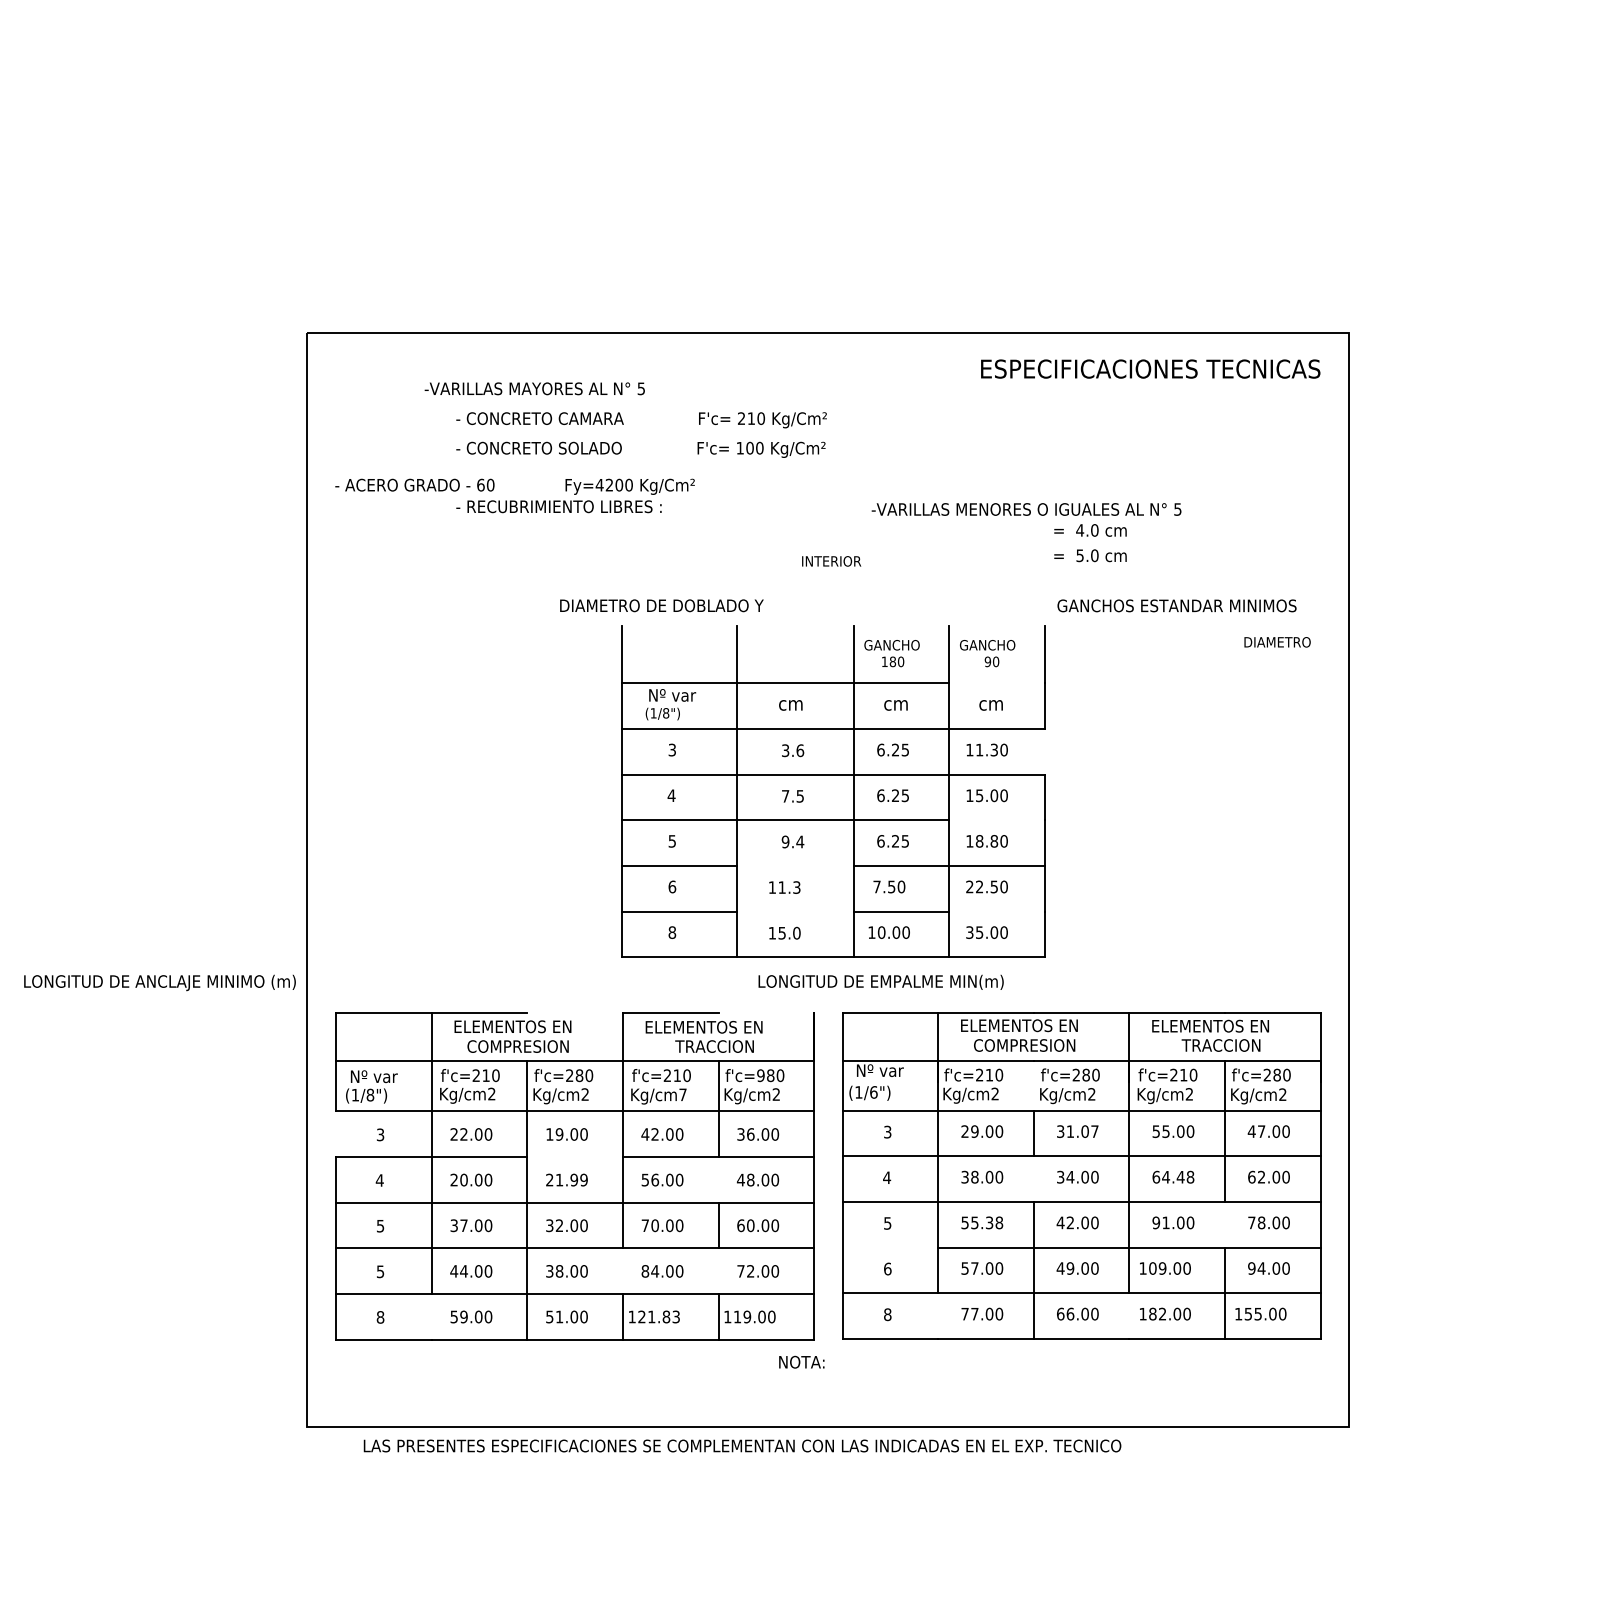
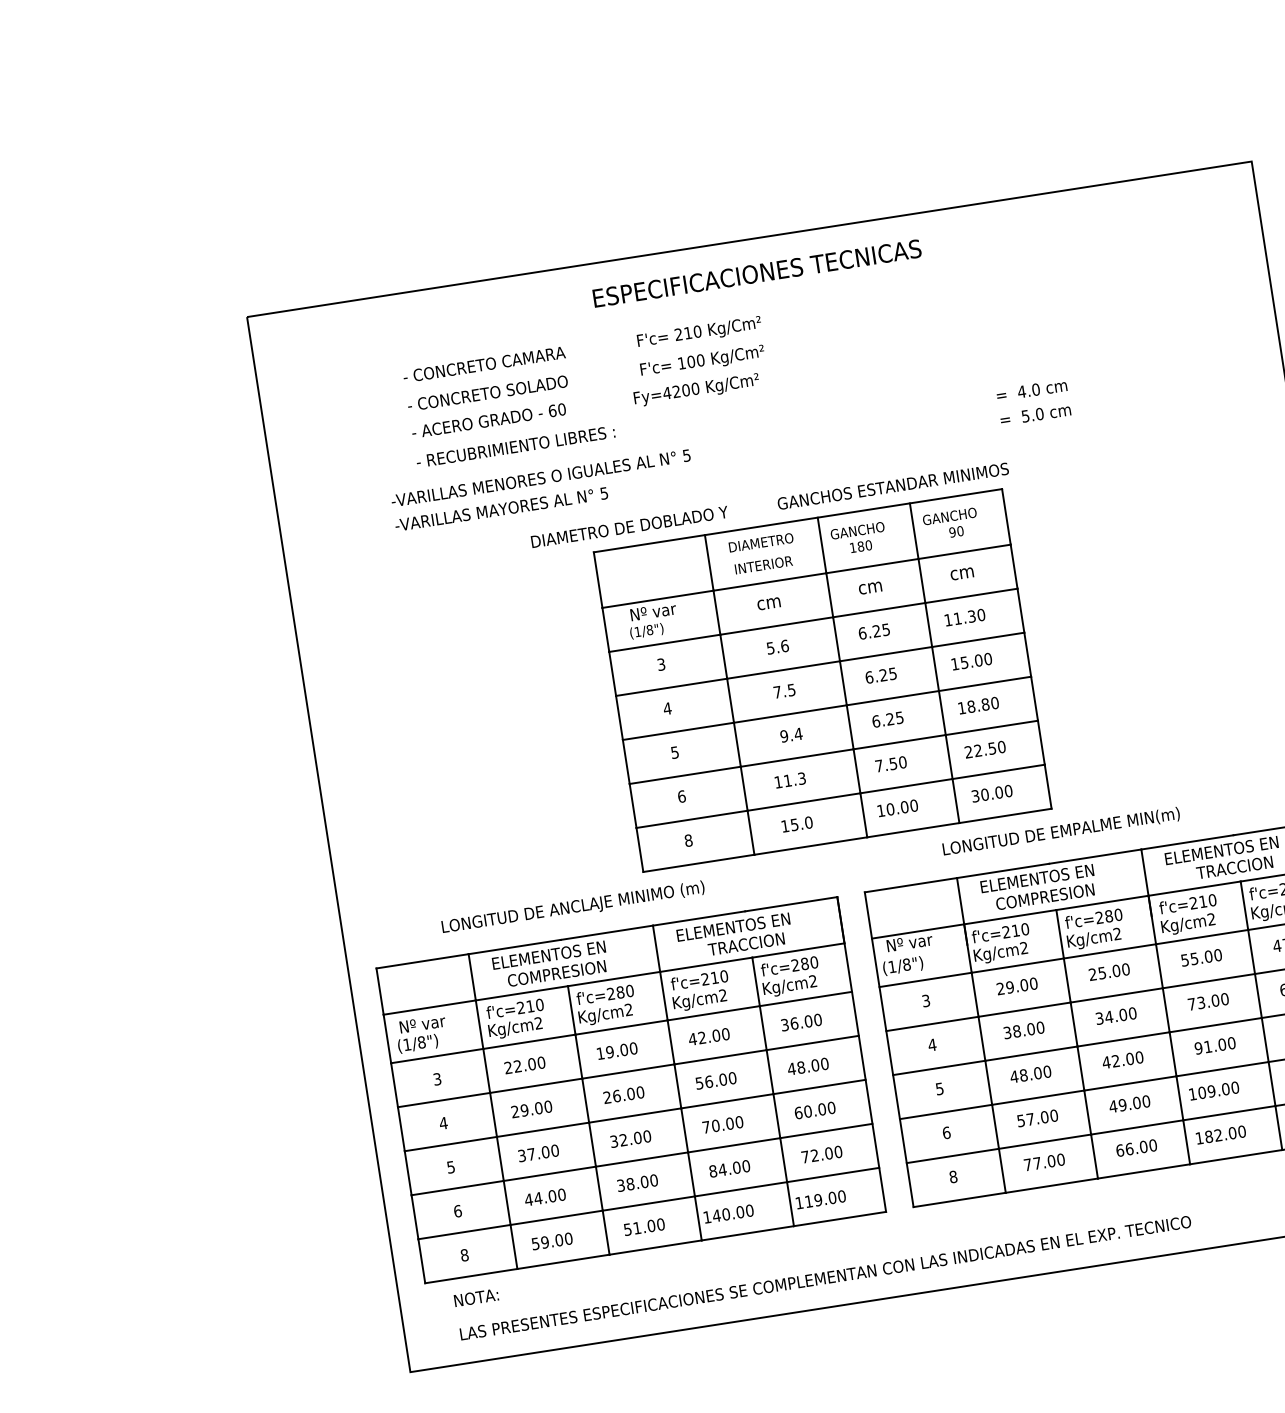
text: (1150, 368) -> (756, 272), moved
text: (534, 388) -> (501, 509), moved
text: (514, 486) -> (585, 407), moved
text: (1026, 509) -> (540, 478), moved
text: (831, 561) -> (763, 565), moved
text: (1176, 605) -> (892, 486), moved
line: (832, 625) -> (797, 520), added
text: (1277, 642) -> (761, 542), moved
line: (996, 683) -> (964, 551), added
text: (785, 750) -> (770, 648), 3.6 -> 5.6
line: (1044, 751) -> (1020, 610), added
line: (996, 820) -> (984, 684), added
line: (794, 865) -> (796, 757), added
line: (794, 911) -> (803, 802), added
line: (996, 911) -> (998, 771), added
text: (979, 932) -> (984, 794), 35.00 -> 30.00
text: (880, 981) -> (1060, 831), moved
text: (159, 982) -> (572, 907), moved
line: (574, 1013) -> (606, 933), added
line: (766, 1013) -> (791, 904), added
text: (760, 1075) -> (794, 965), f'c=980 -> f'c=280
line: (1033, 1085) -> (1059, 934), added
text: (873, 1092) -> (906, 964), (1/6") -> (1/8")
text: (682, 1094) -> (722, 995), Kg/cm7 -> Kg/cm2
text: (1077, 1131) -> (1109, 971), 31.07 -> 25.00
line: (336, 1133) -> (394, 1084), added
line: (574, 1156) -> (627, 1071), added
text: (1173, 1176) -> (1208, 1001), 64.48 -> 73.00
text: (571, 1179) -> (628, 1093), 21.99 -> 26.00
line: (718, 1179) -> (770, 1071), added
line: (1033, 1179) -> (1073, 1024), added
text: (463, 1180) -> (524, 1110), 20.00 -> 29.00
text: (982, 1222) -> (1031, 1073), 55.38 -> 48.00
line: (1224, 1224) -> (1264, 1039), added
line: (890, 1247) -> (946, 1111), added
line: (622, 1270) -> (691, 1173), added
line: (718, 1270) -> (783, 1159), added
text: (380, 1271) -> (457, 1211), 5 -> 6
line: (938, 1315) -> (1002, 1170), added
line: (1129, 1315) -> (1186, 1141), added
line: (431, 1316) -> (513, 1246), added
text: (658, 1316) -> (732, 1212), 121.83 -> 140.00
text: (801, 1361) -> (476, 1297), moved
text: (742, 1445) -> (825, 1277), moved

